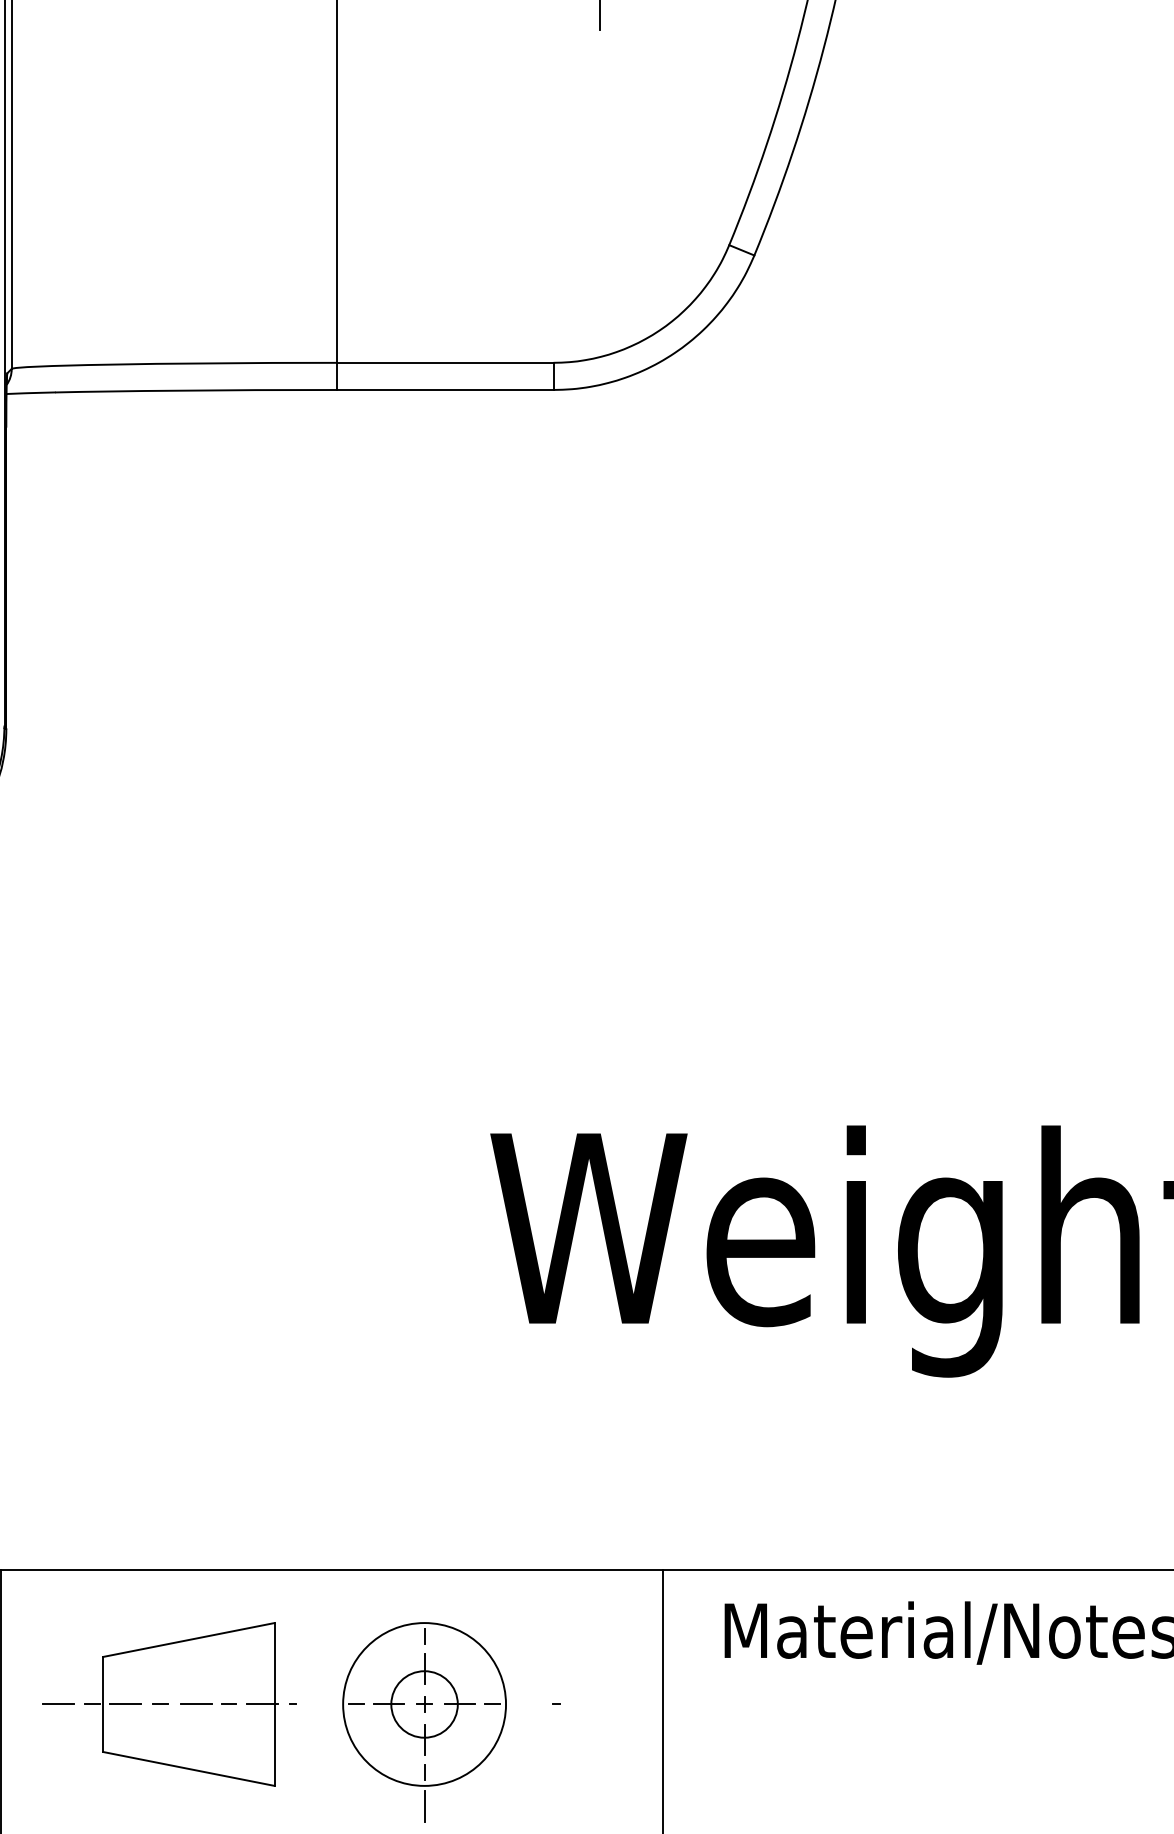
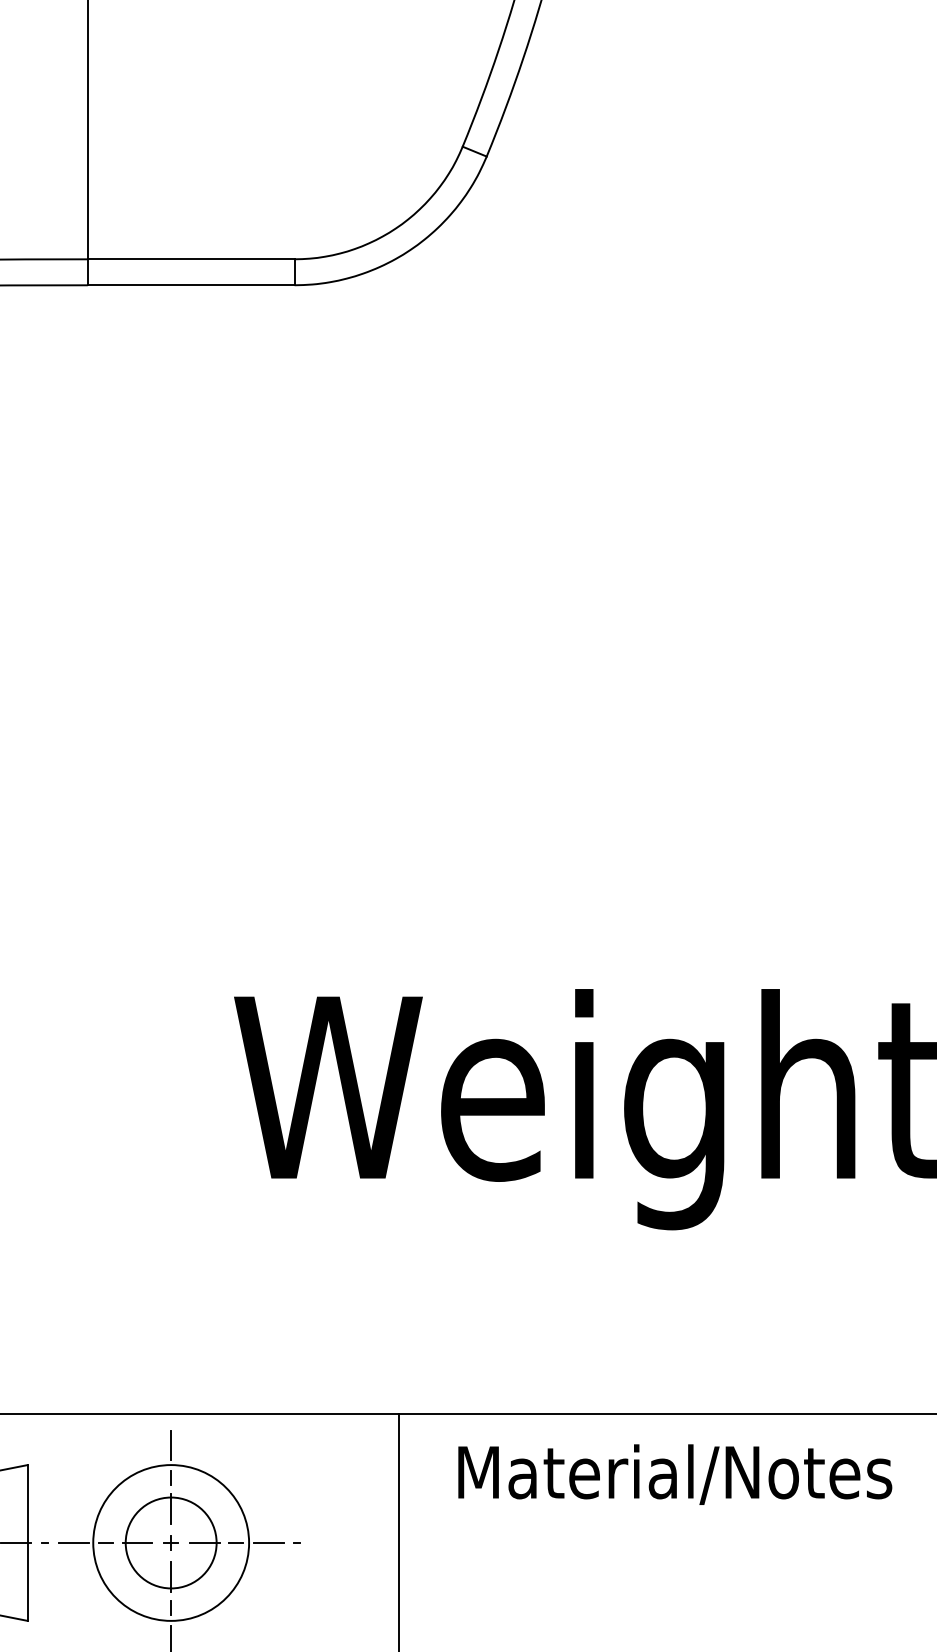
line: (424, 1602) -> (171, 1445), added
circle: (424, 1703) -> (171, 1542), size x1.43
line: (322, 1704) -> (73, 1543), added
line: (526, 1704) -> (268, 1543), added

